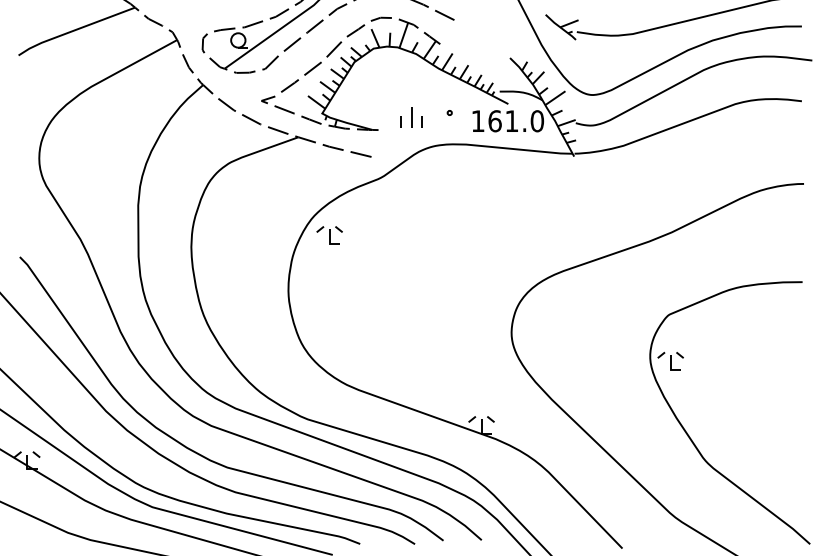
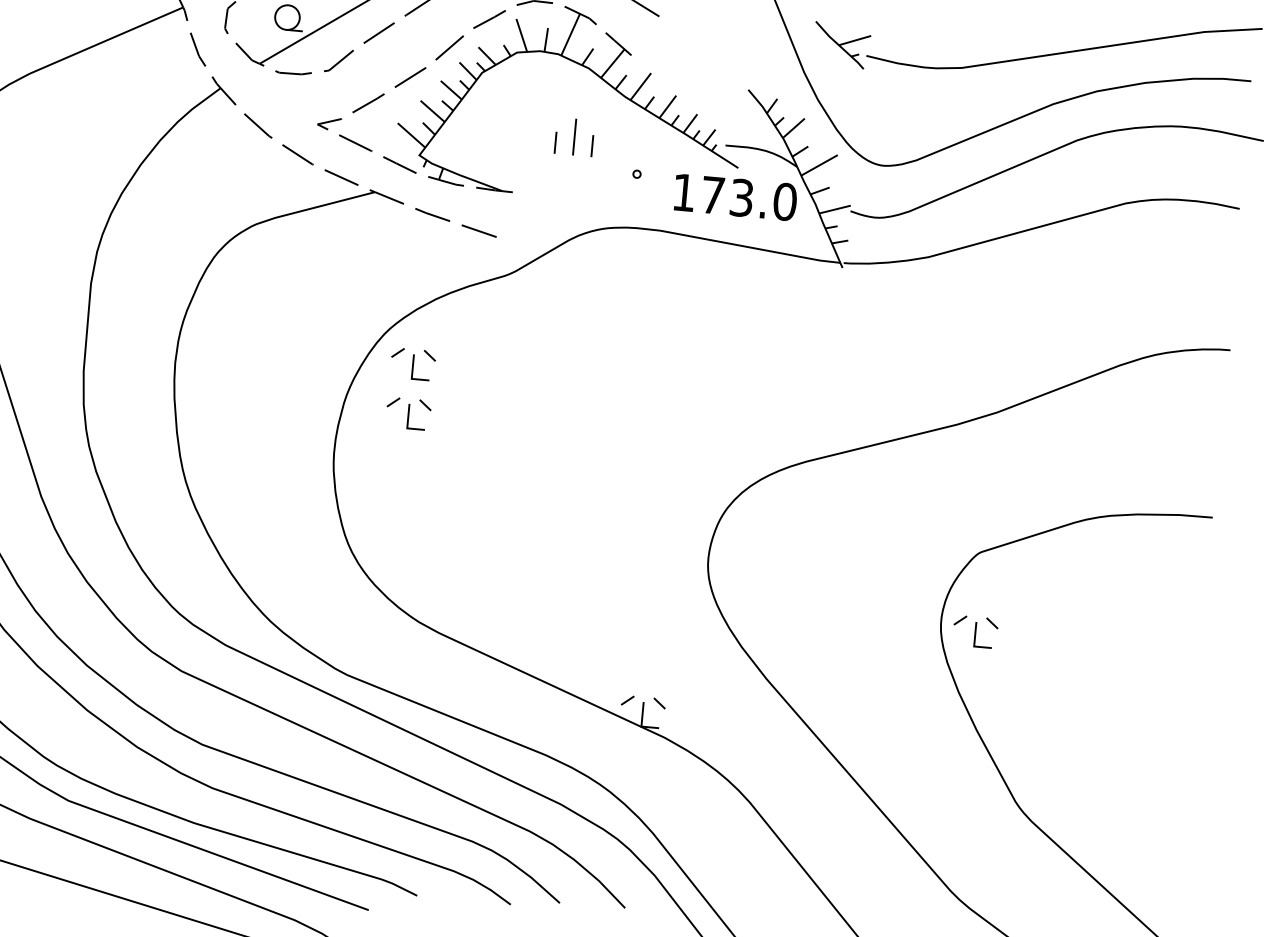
part: (411, 117) -> (574, 136), moved
text: (503, 121) -> (727, 197), 161.0 -> 173.0
part: (329, 264) -> (408, 414), added

